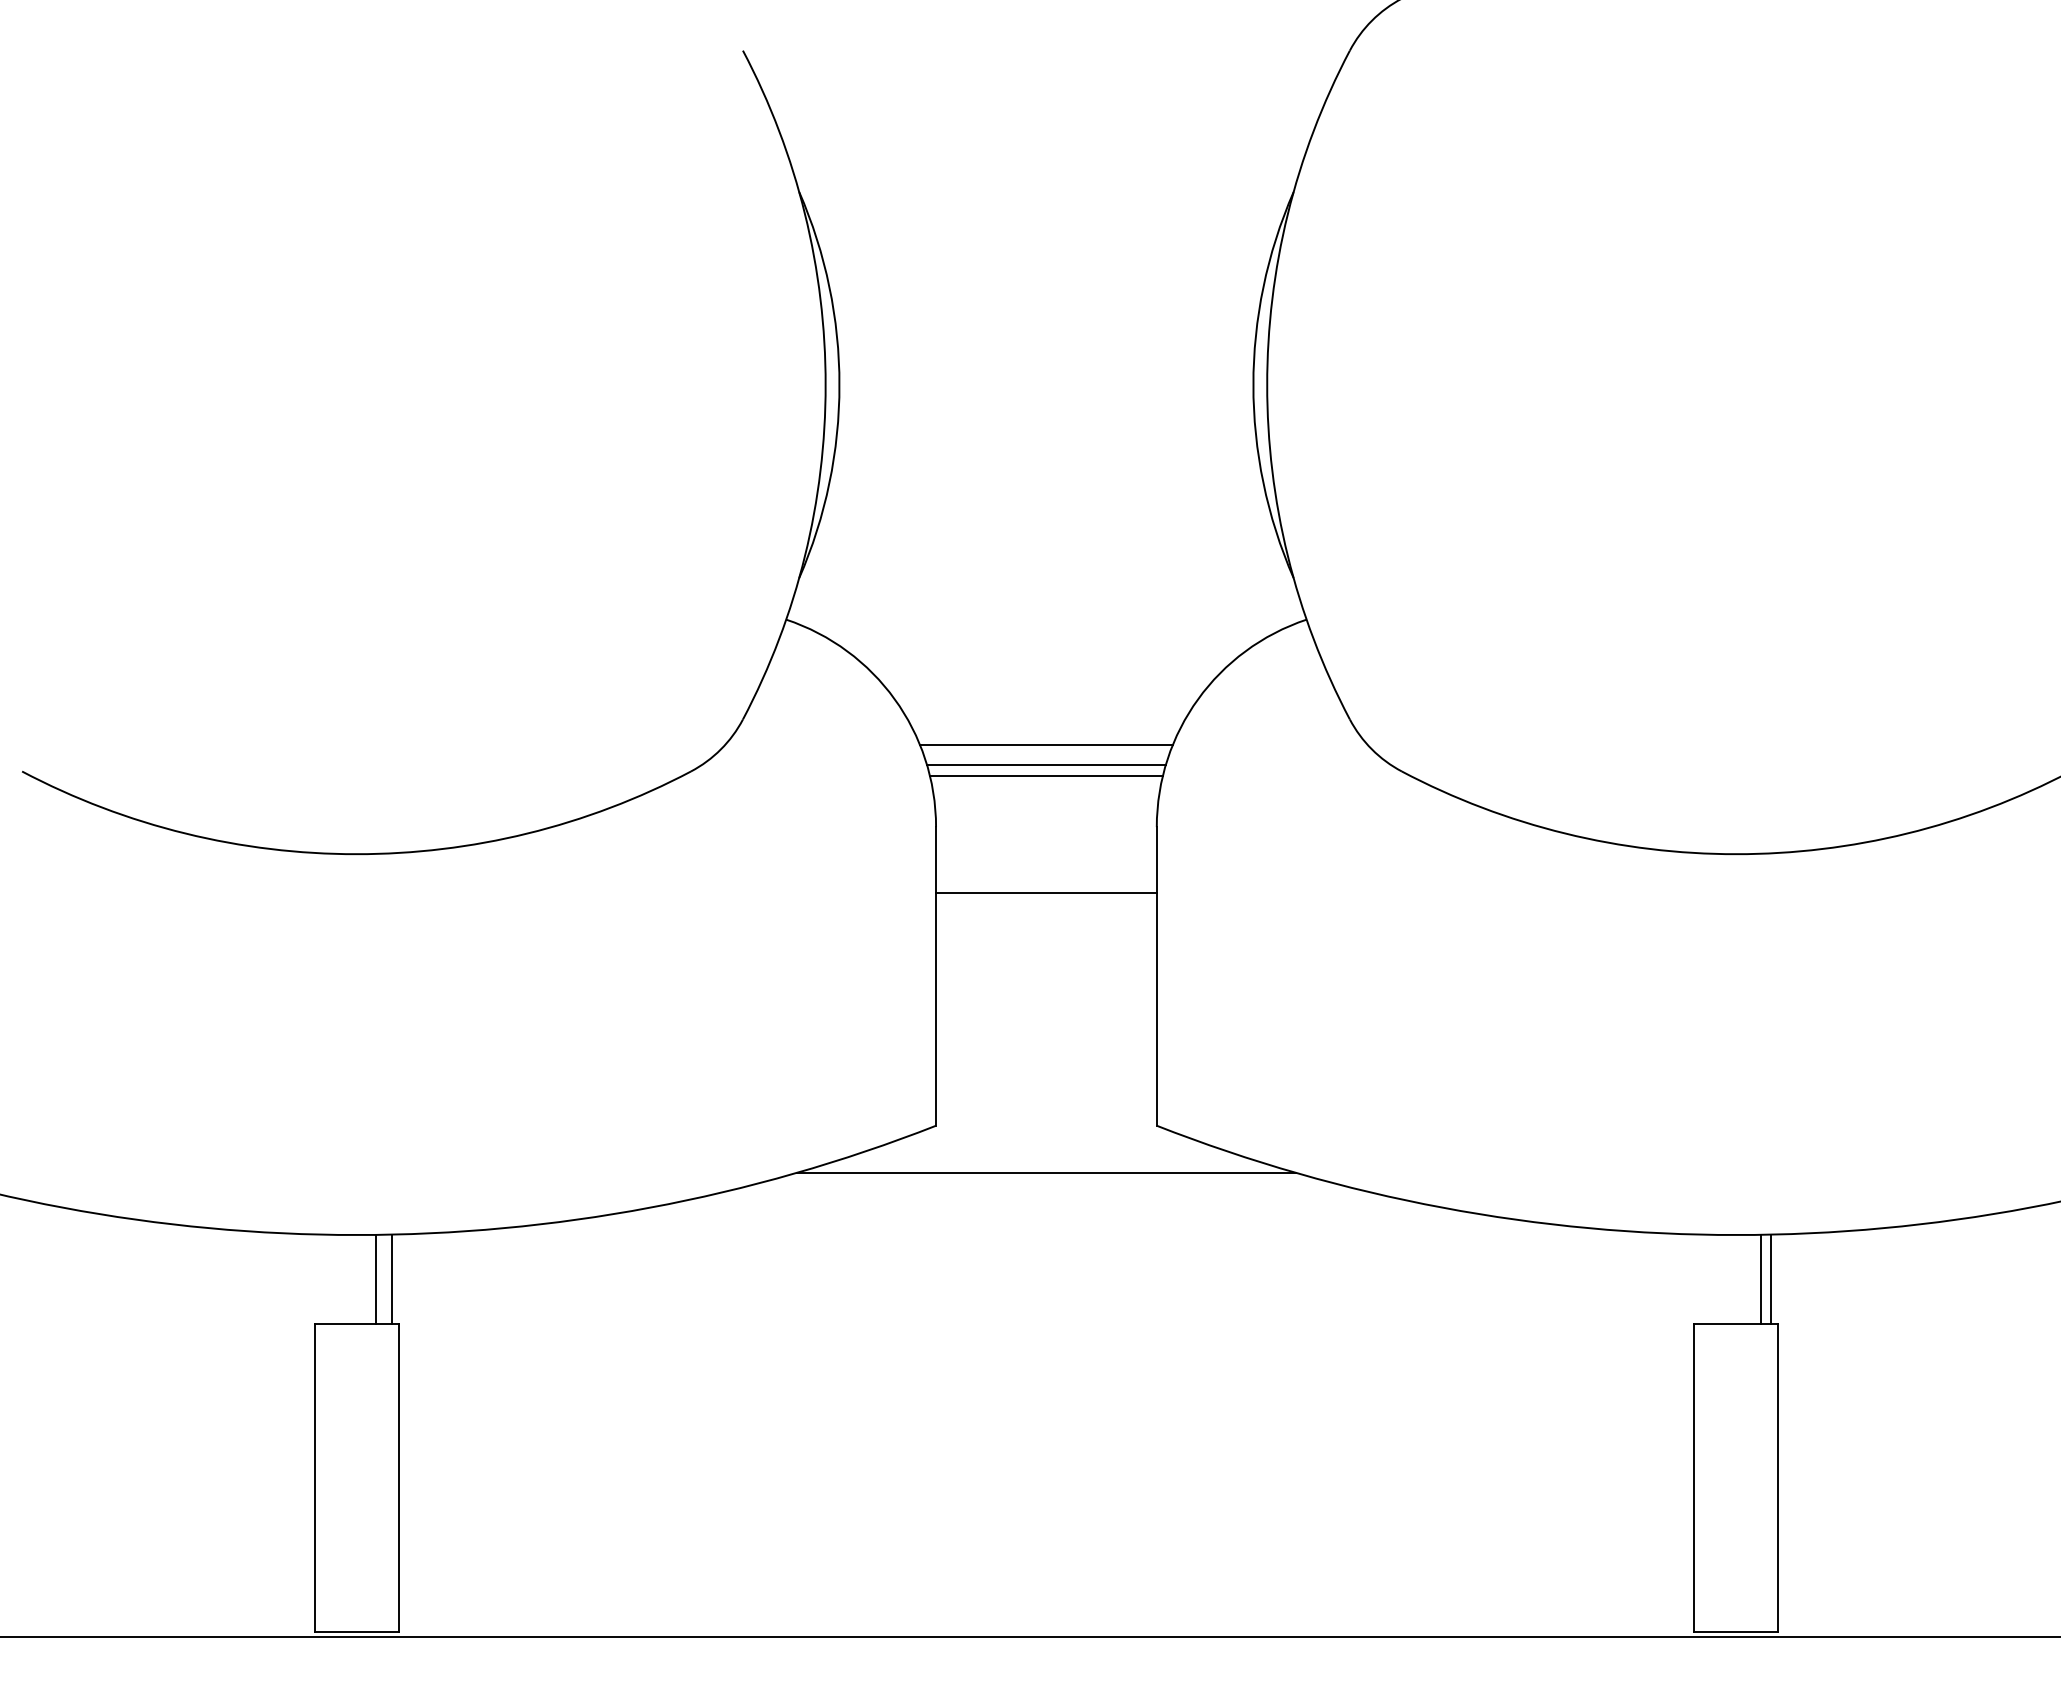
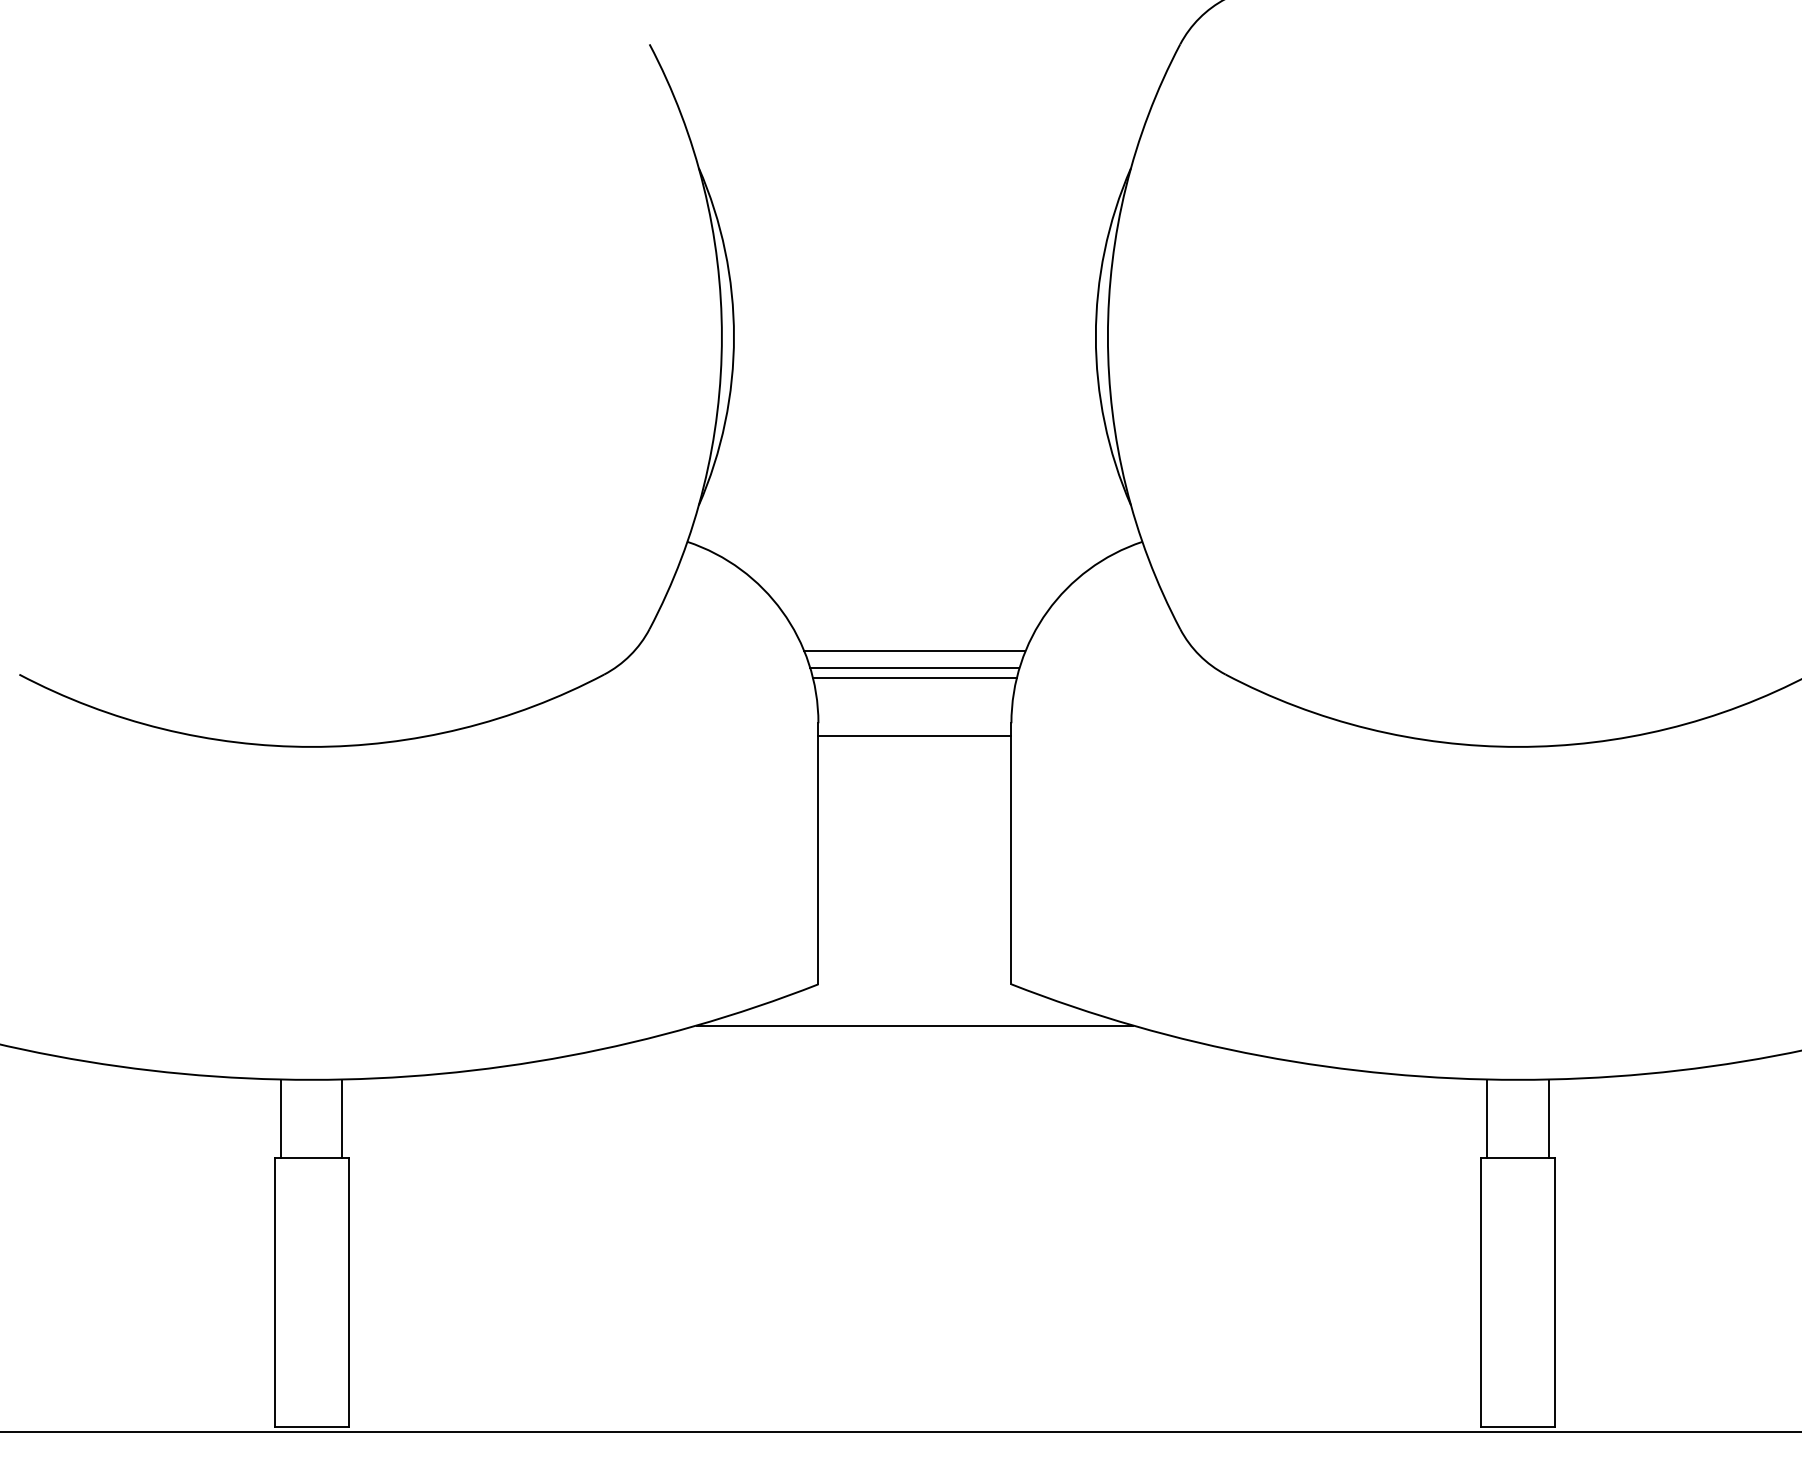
line: (1046, 892) -> (914, 735), moved
line: (375, 1278) -> (281, 1117), moved
line: (1761, 1278) -> (1487, 1117), moved

